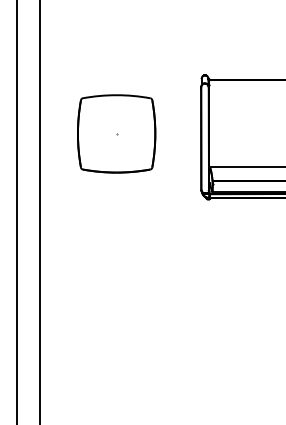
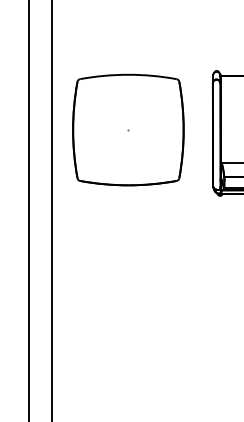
part: (116, 133) -> (128, 129), size x1.43

